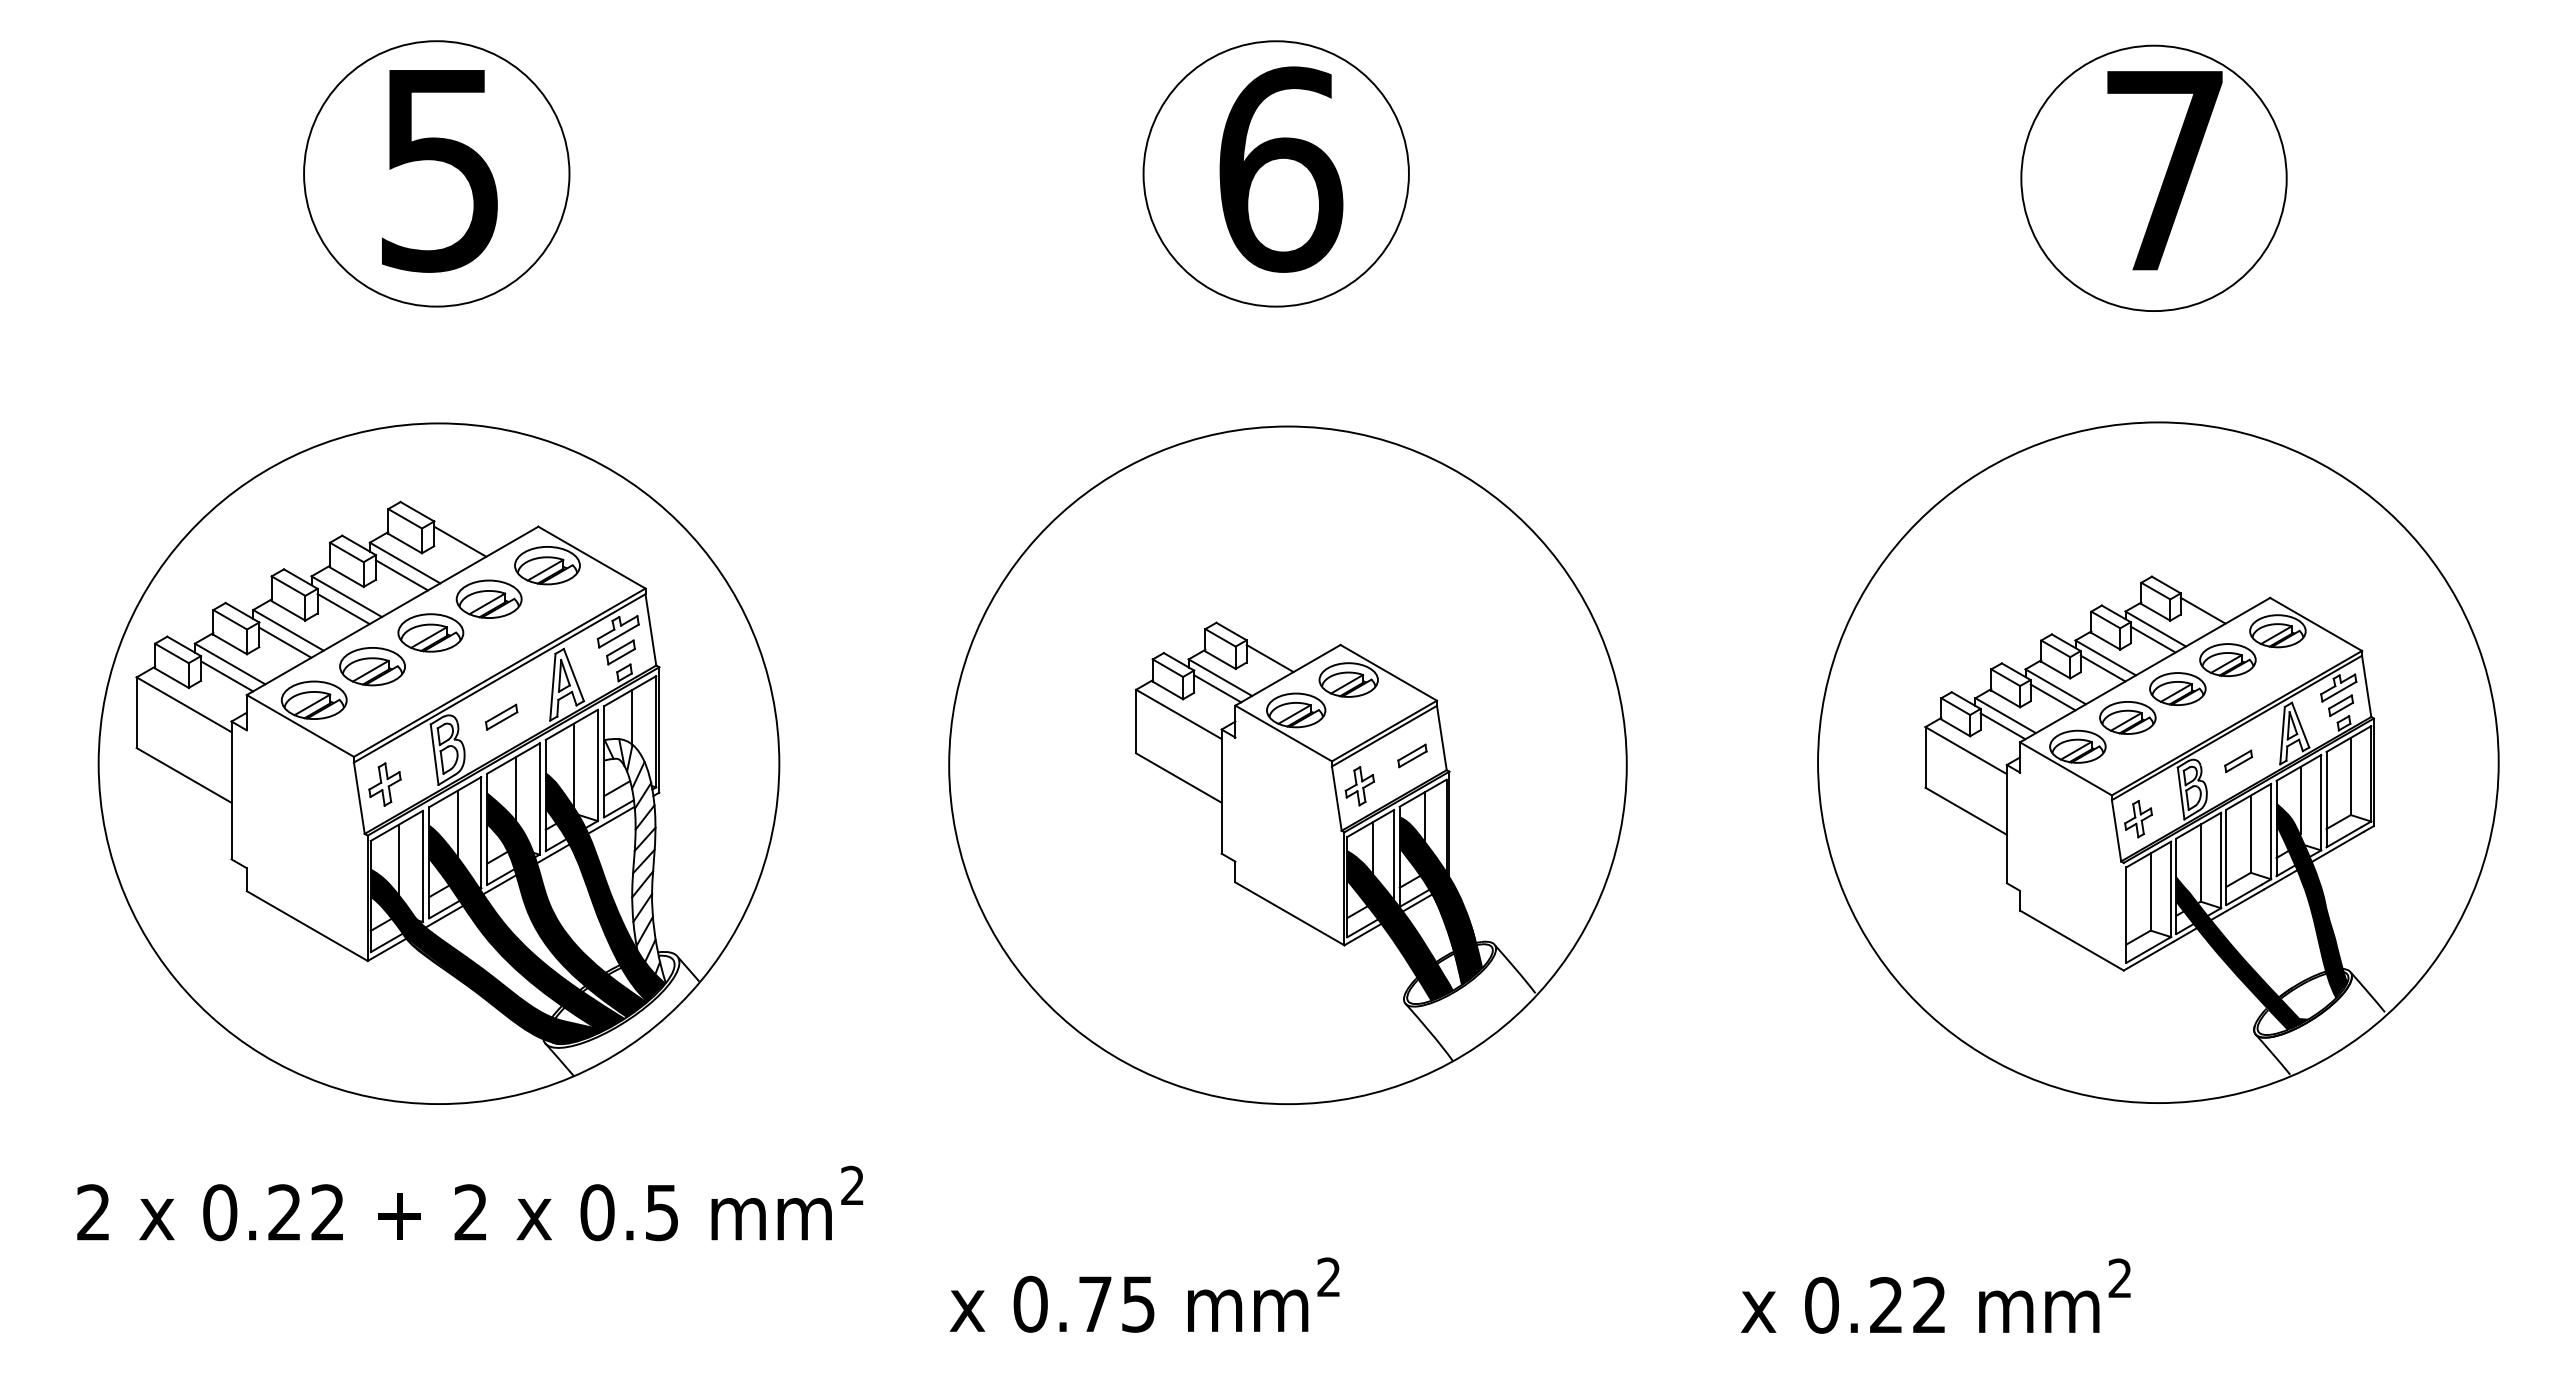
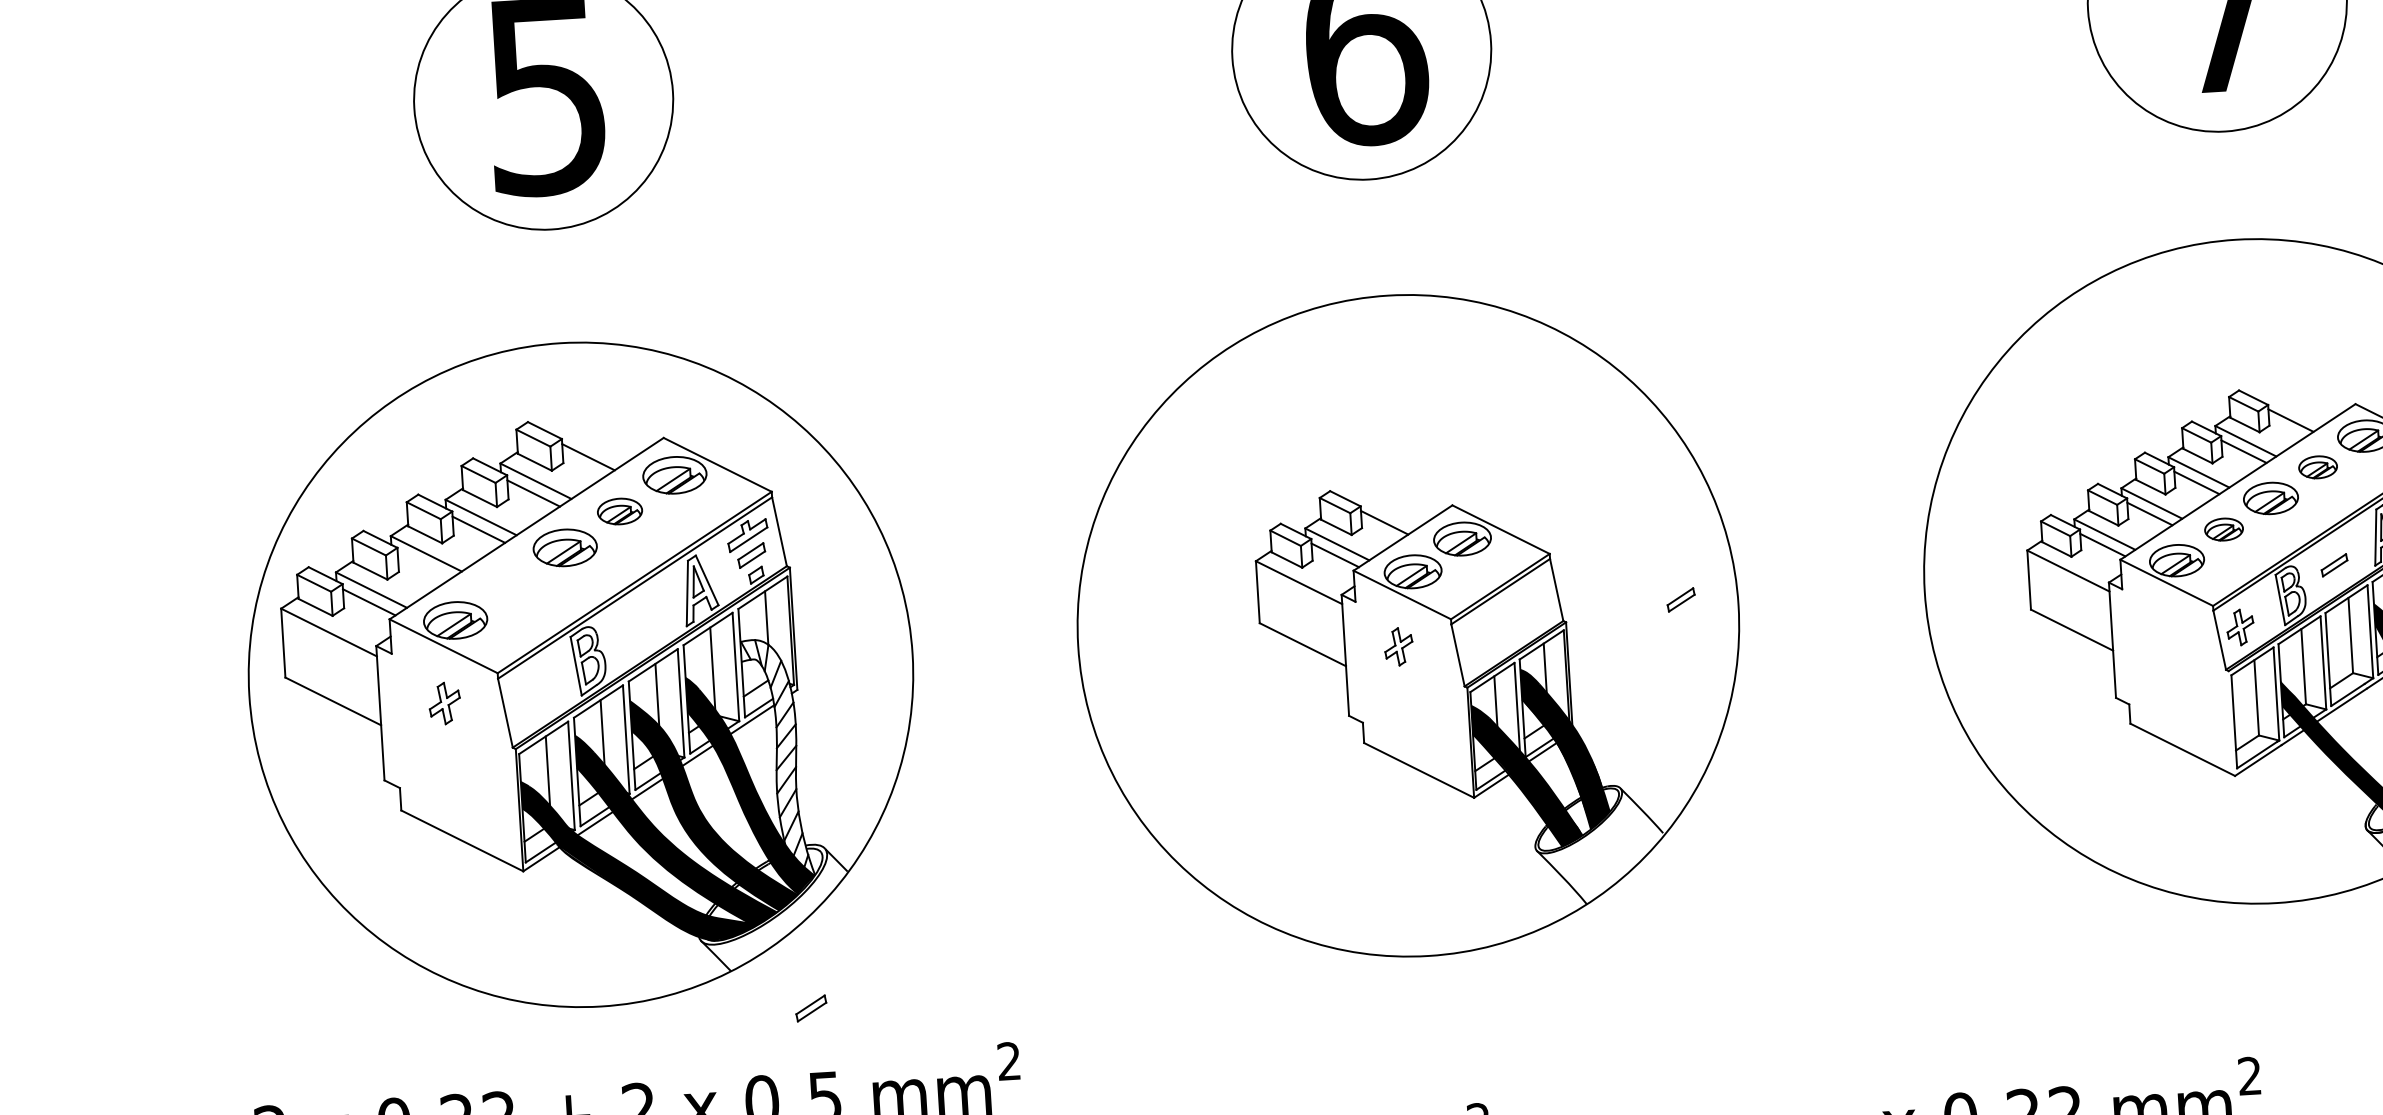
part: (488, 598) -> (619, 510), size x0.7
line: (285, 642) -> (424, 565), removed
part: (2227, 660) -> (2317, 467), size x0.7
part: (372, 666) -> (510, 584), removed
part: (501, 716) -> (811, 1007), moved
part: (2127, 717) -> (2223, 529), size x0.7
part: (1412, 755) -> (1681, 599), moved
part: (384, 784) -> (444, 703), moved
part: (1359, 786) -> (1398, 647), moved

